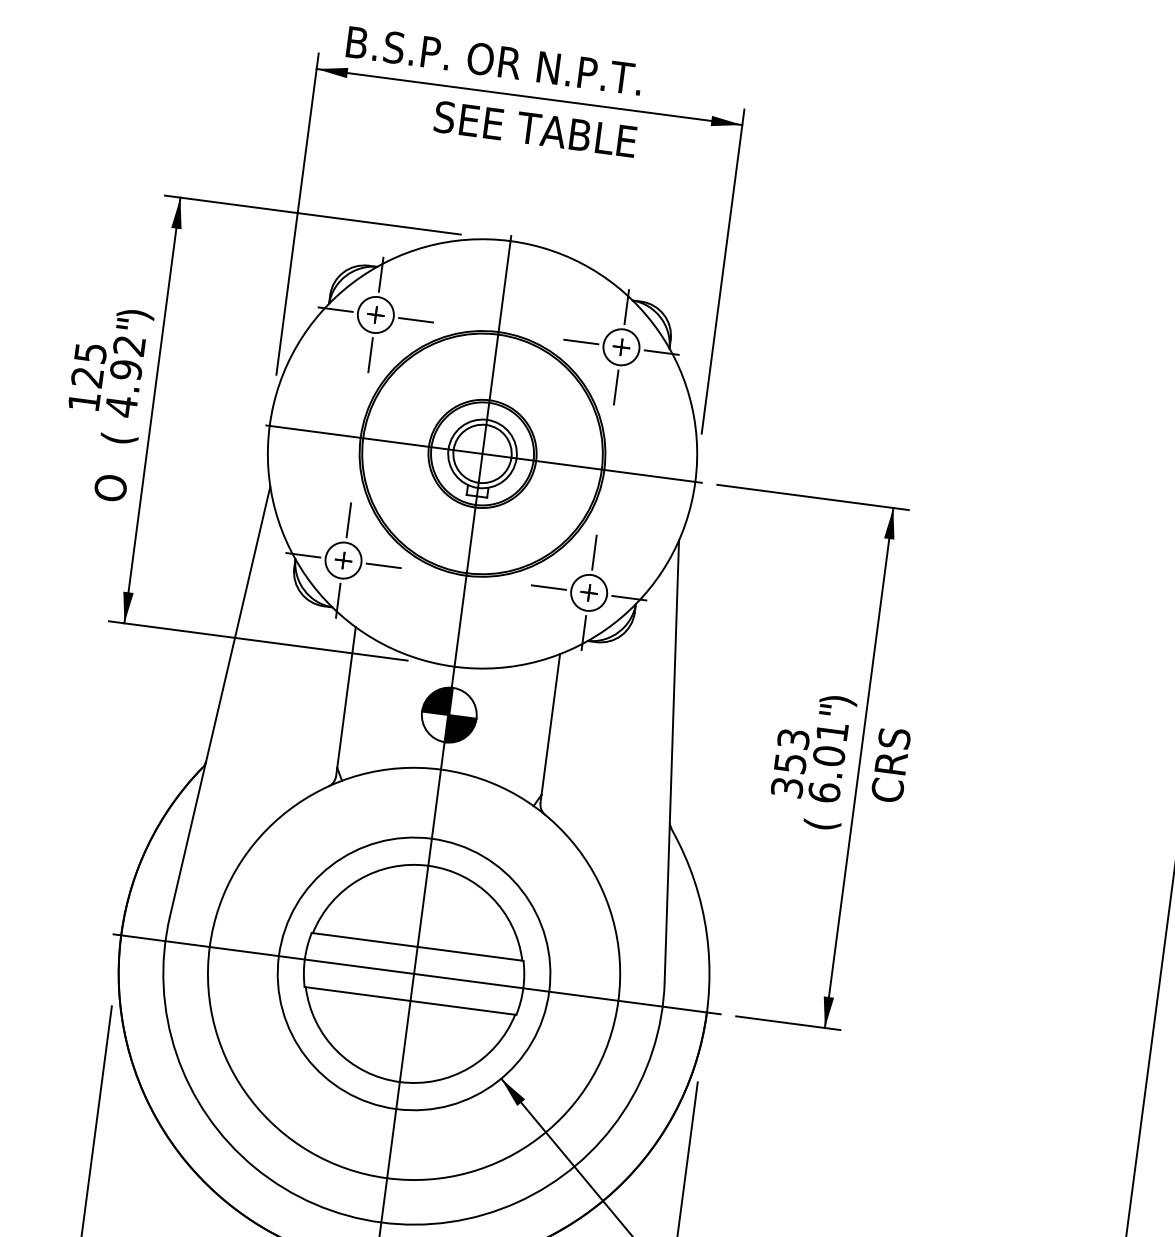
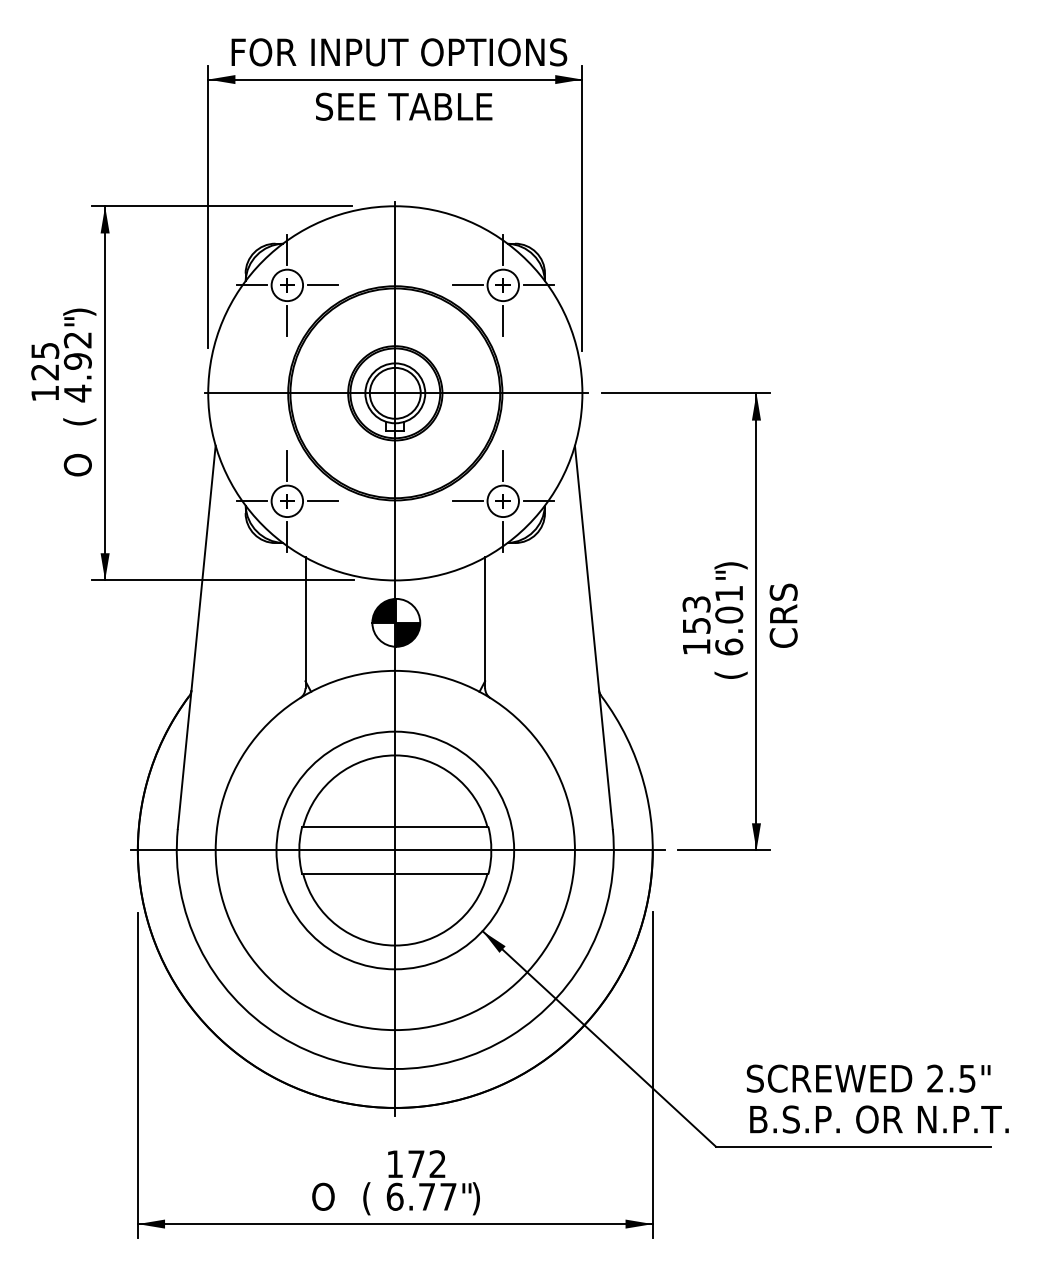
text: (540, 67) -> (401, 52), B.S.P. OR N.P.T. -> FOR INPUT OPTIONS
text: (787, 788) -> (696, 647), 353 -> 153

